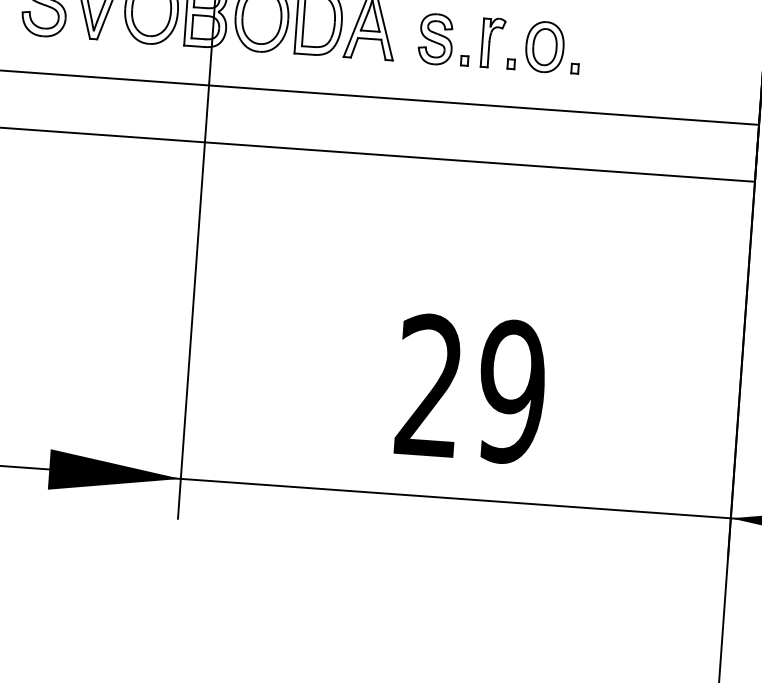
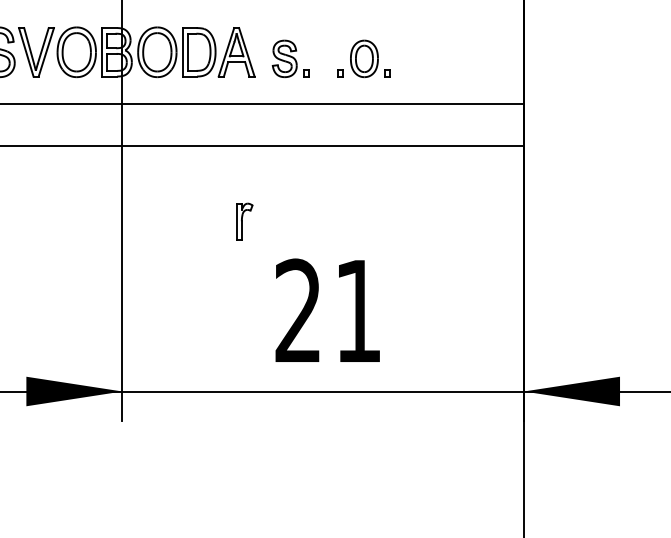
part: (493, 42) -> (244, 221), moved
text: (510, 391) -> (357, 310), 29 -> 21

